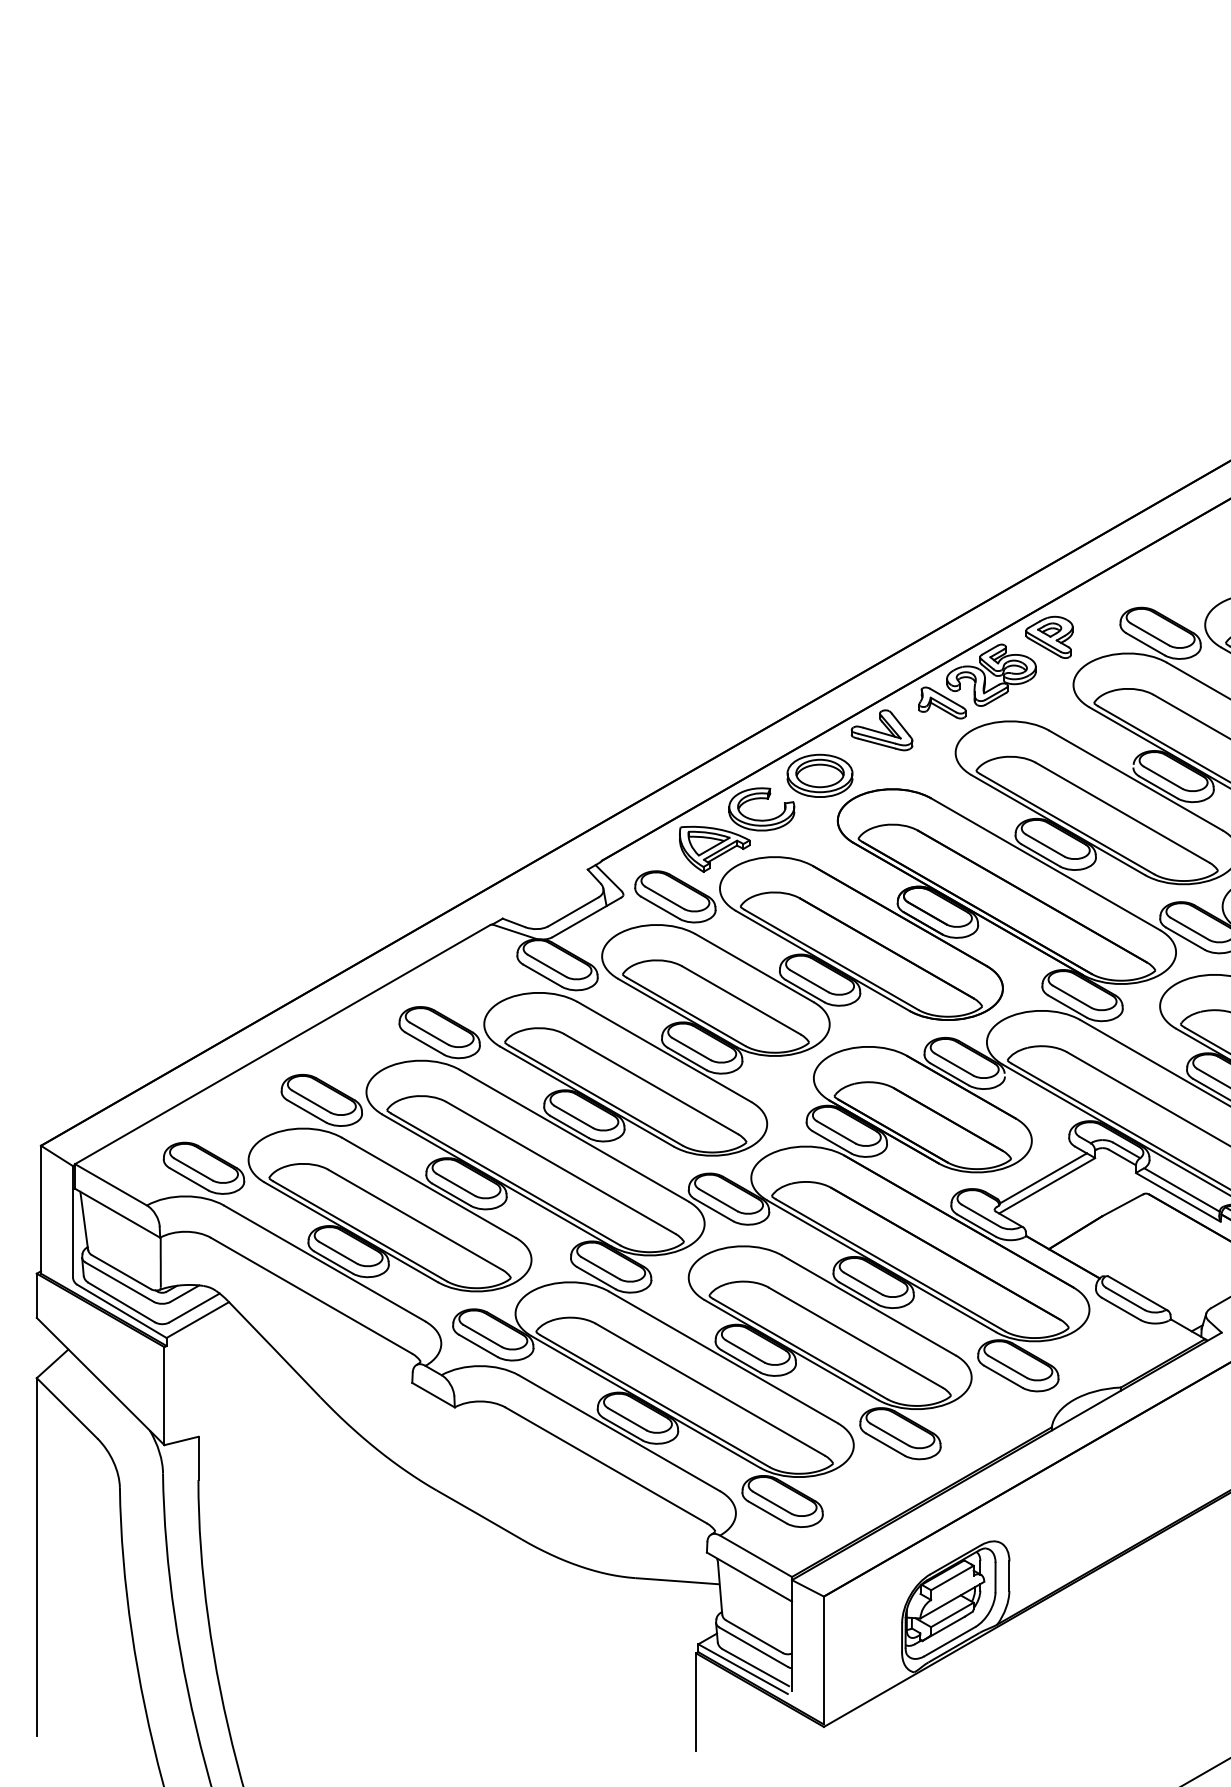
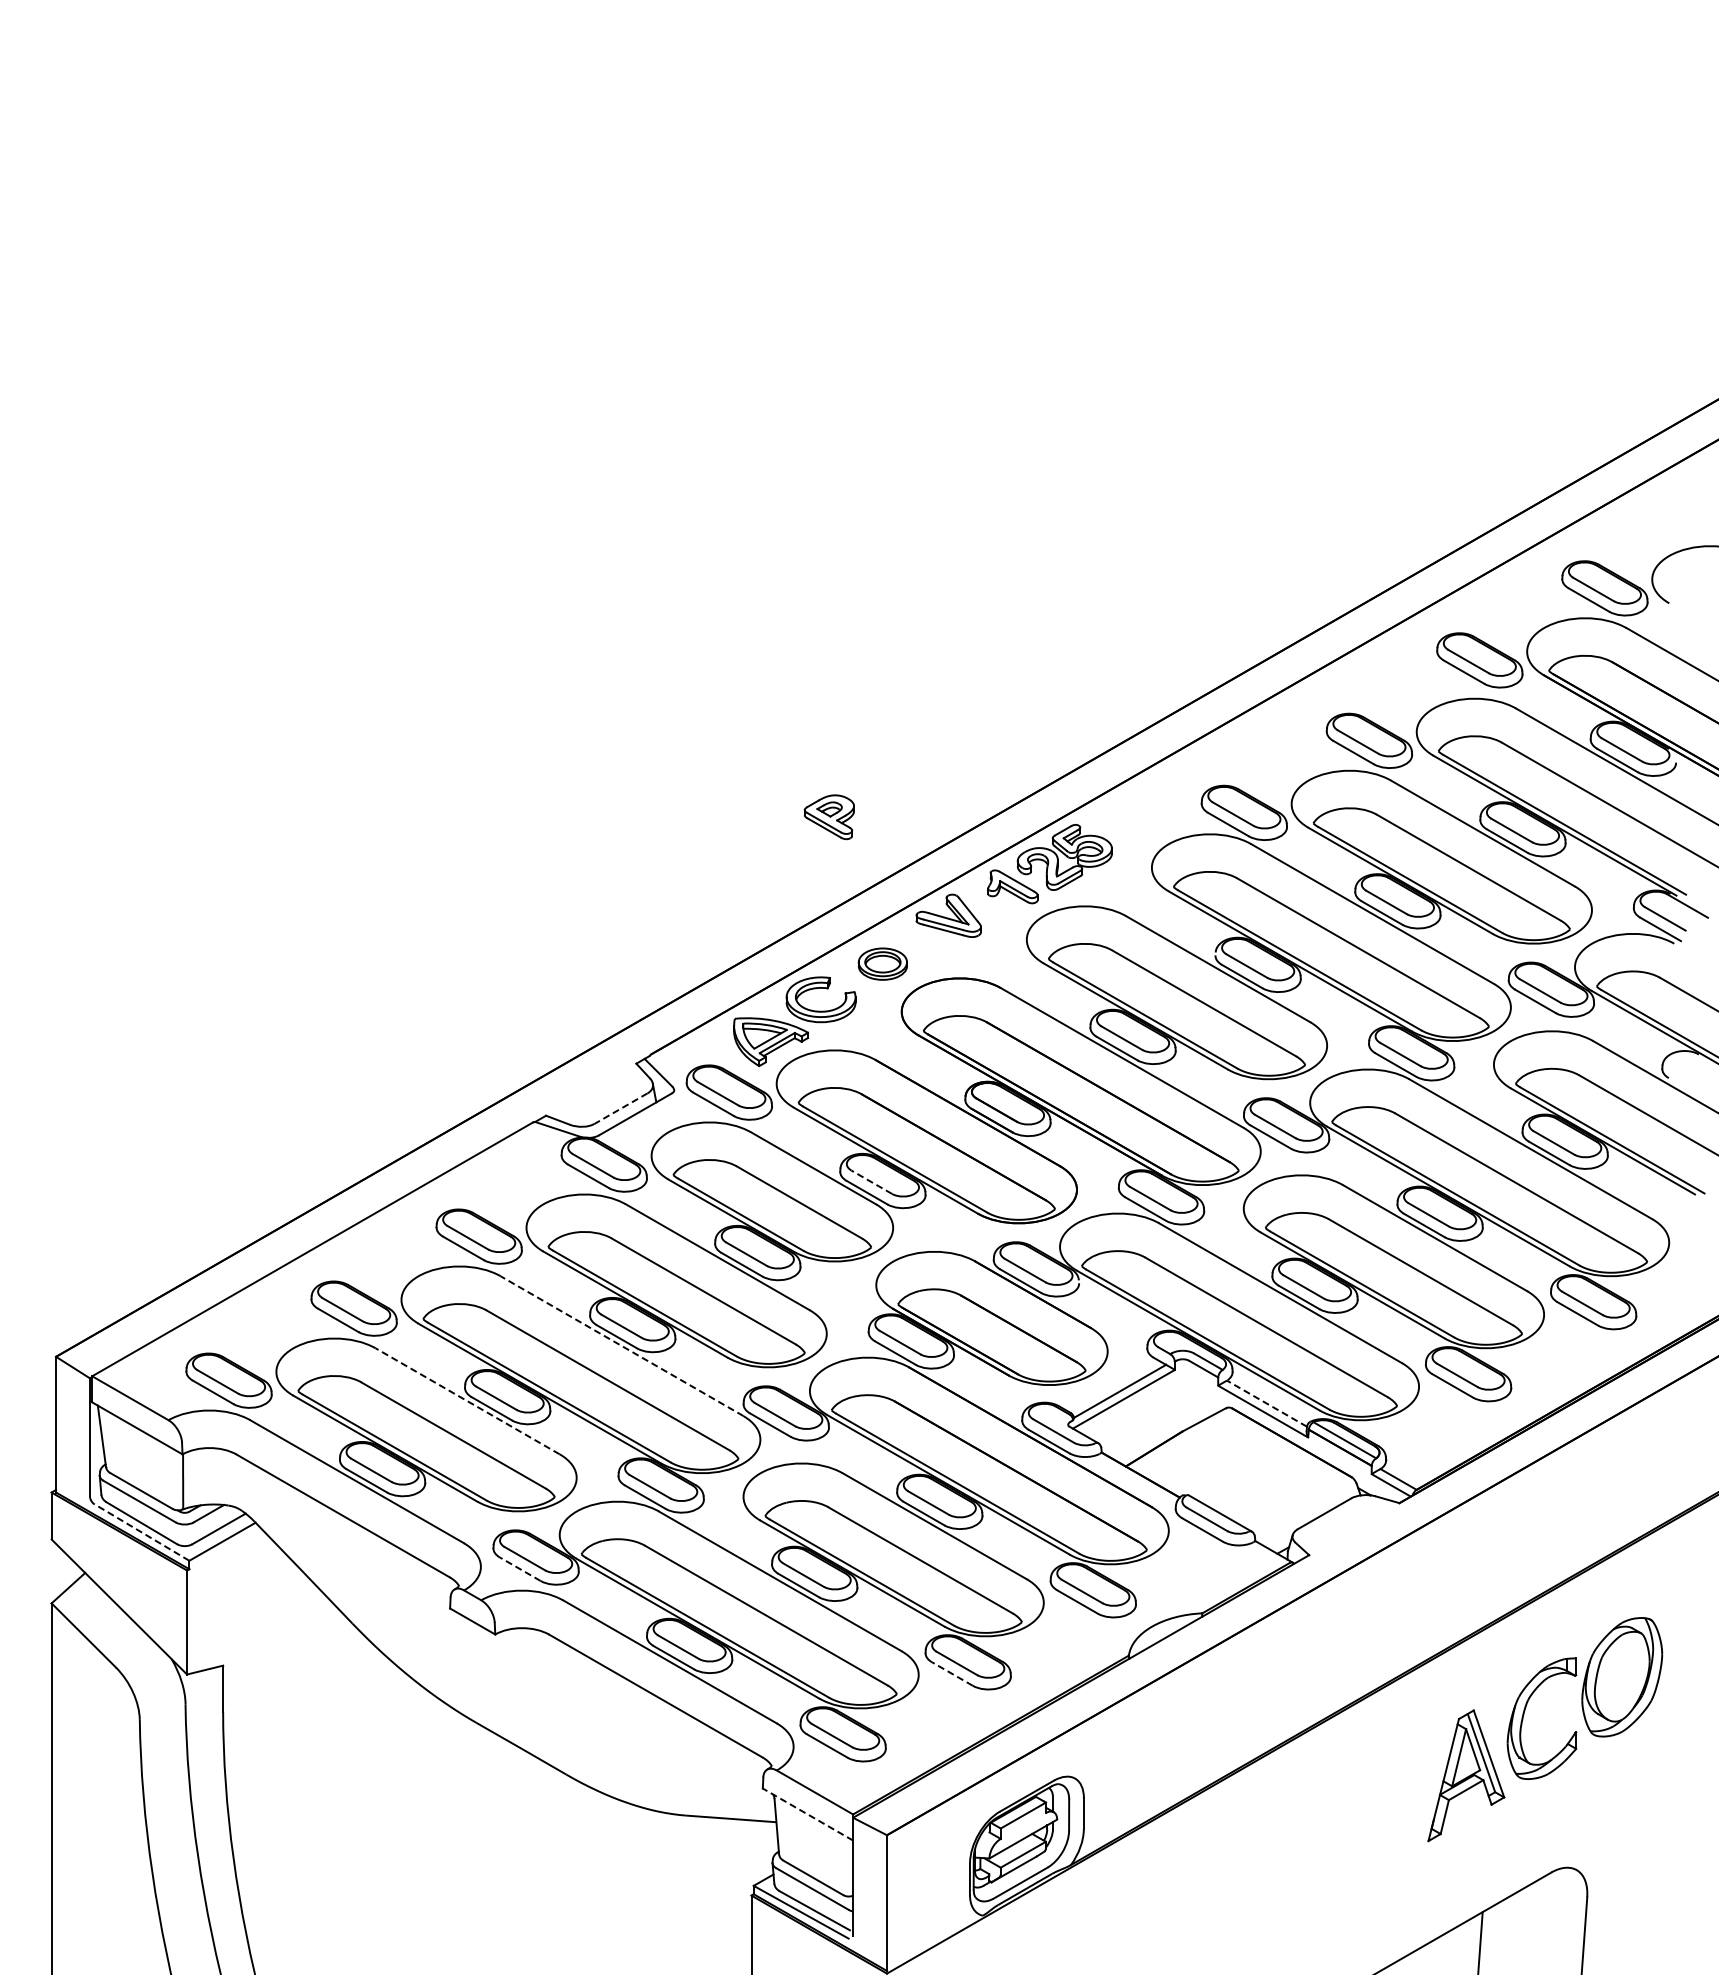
part: (1048, 637) -> (828, 817), moved
part: (819, 775) -> (882, 963), size x0.7
line: (572, 911) -> (620, 1108), solid -> dashed
line: (809, 980) -> (871, 1181), solid -> dashed
line: (573, 1135) -> (621, 1345), solid -> dashed
line: (428, 1187) -> (467, 1401), solid -> dashed
line: (1181, 1189) -> (1266, 1403), solid -> dashed
line: (121, 1311) -> (141, 1532), solid -> dashed
line: (477, 1345) -> (519, 1568), solid -> dashed
line: (885, 1444) -> (952, 1673), solid -> dashed
line: (749, 1577) -> (807, 1814), solid -> dashed

